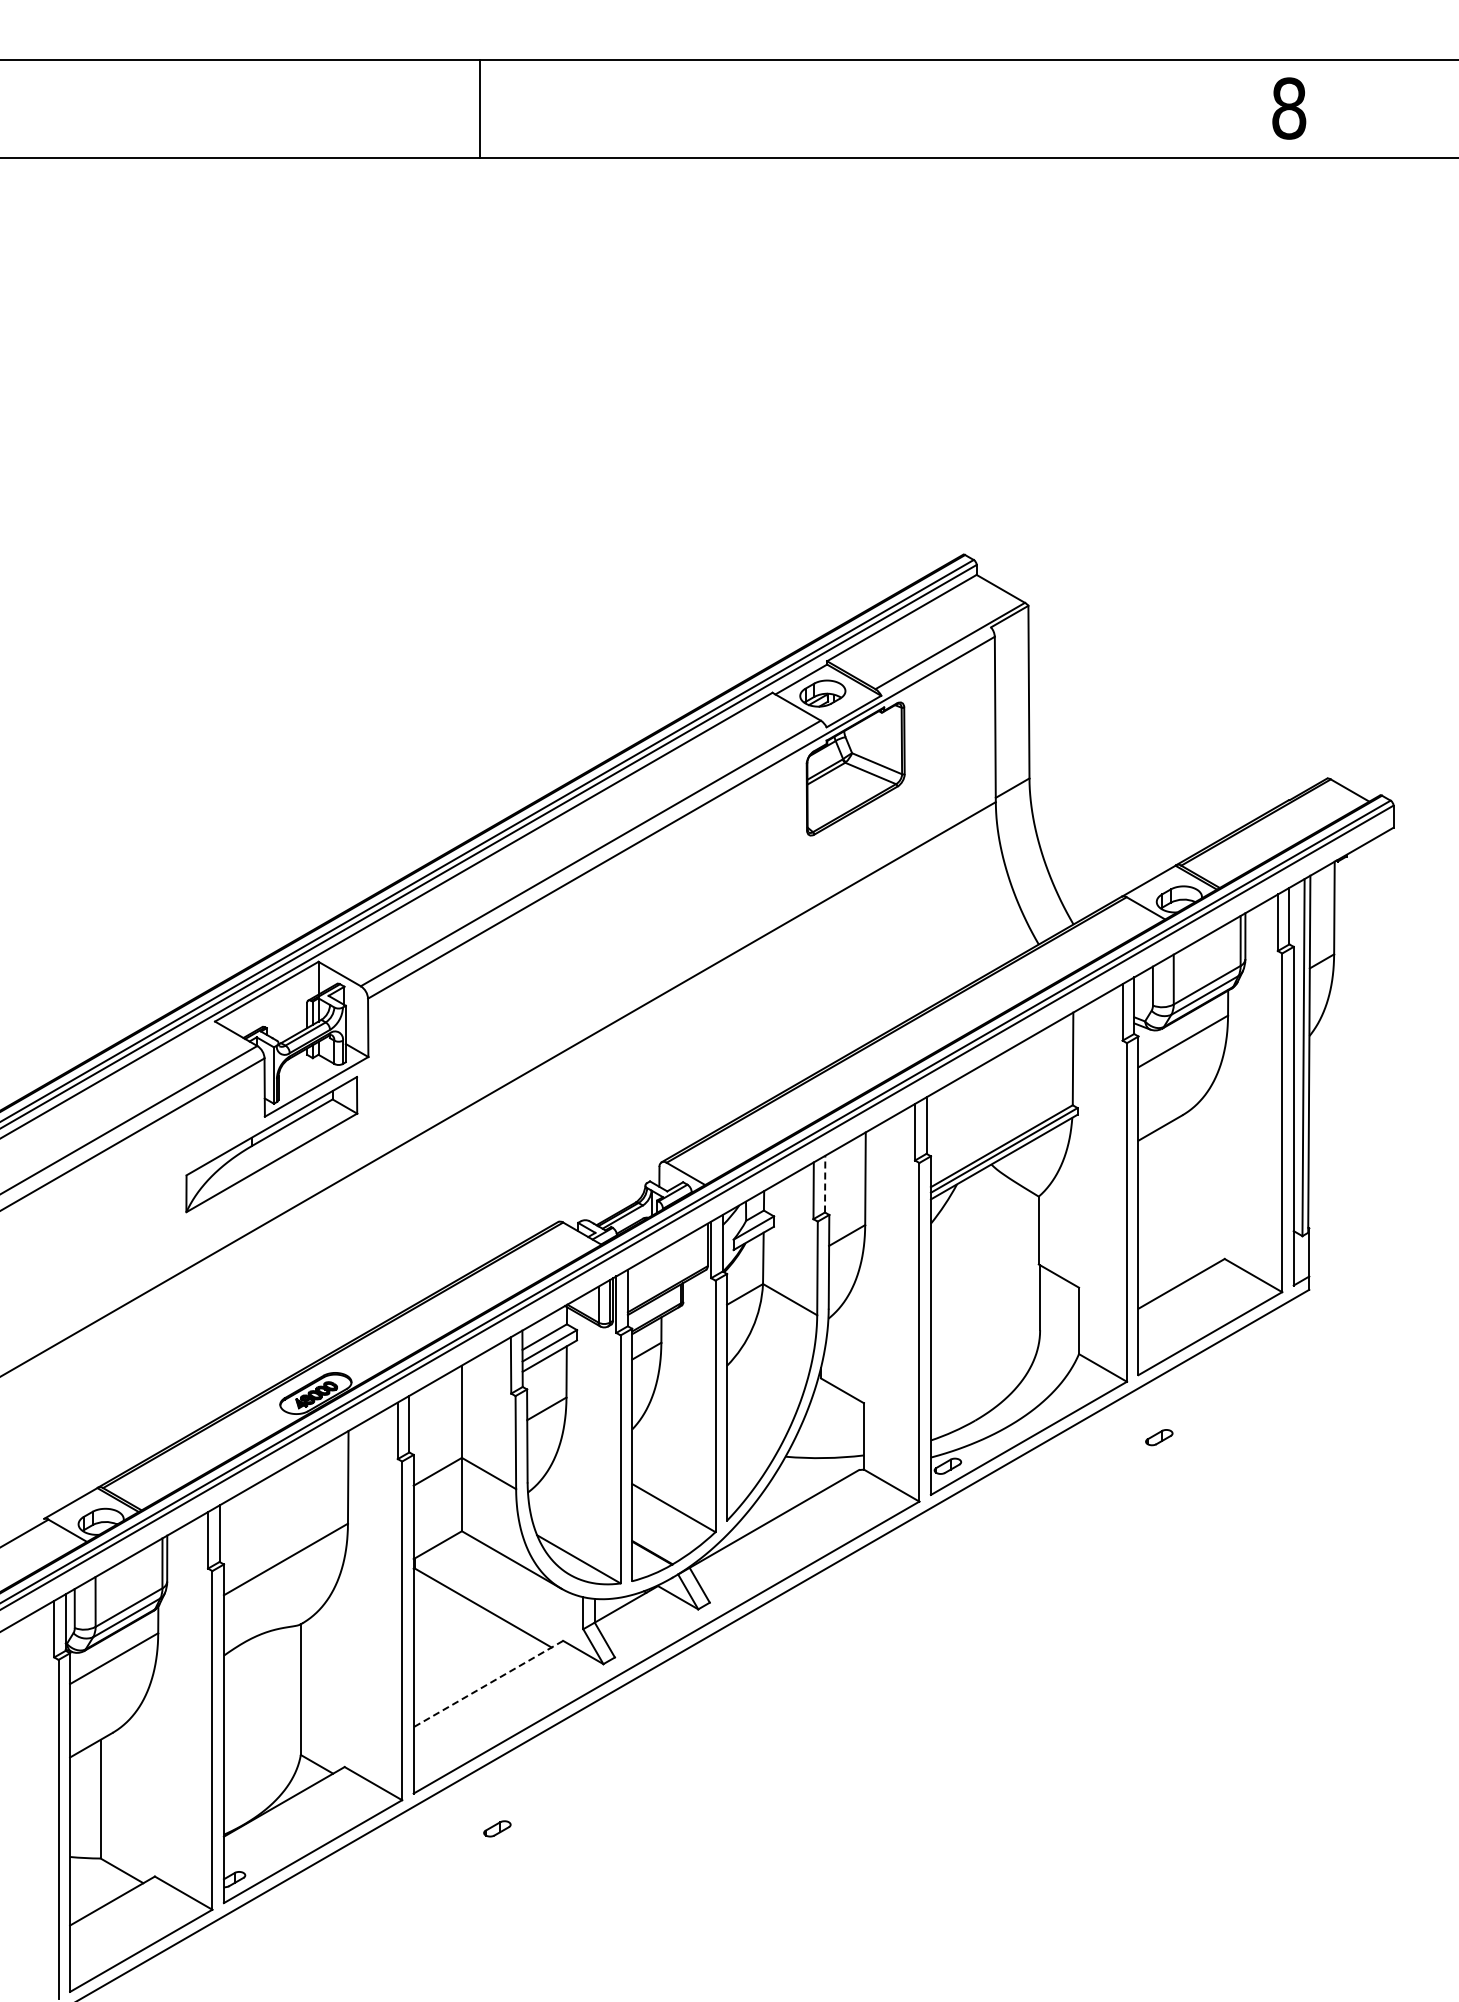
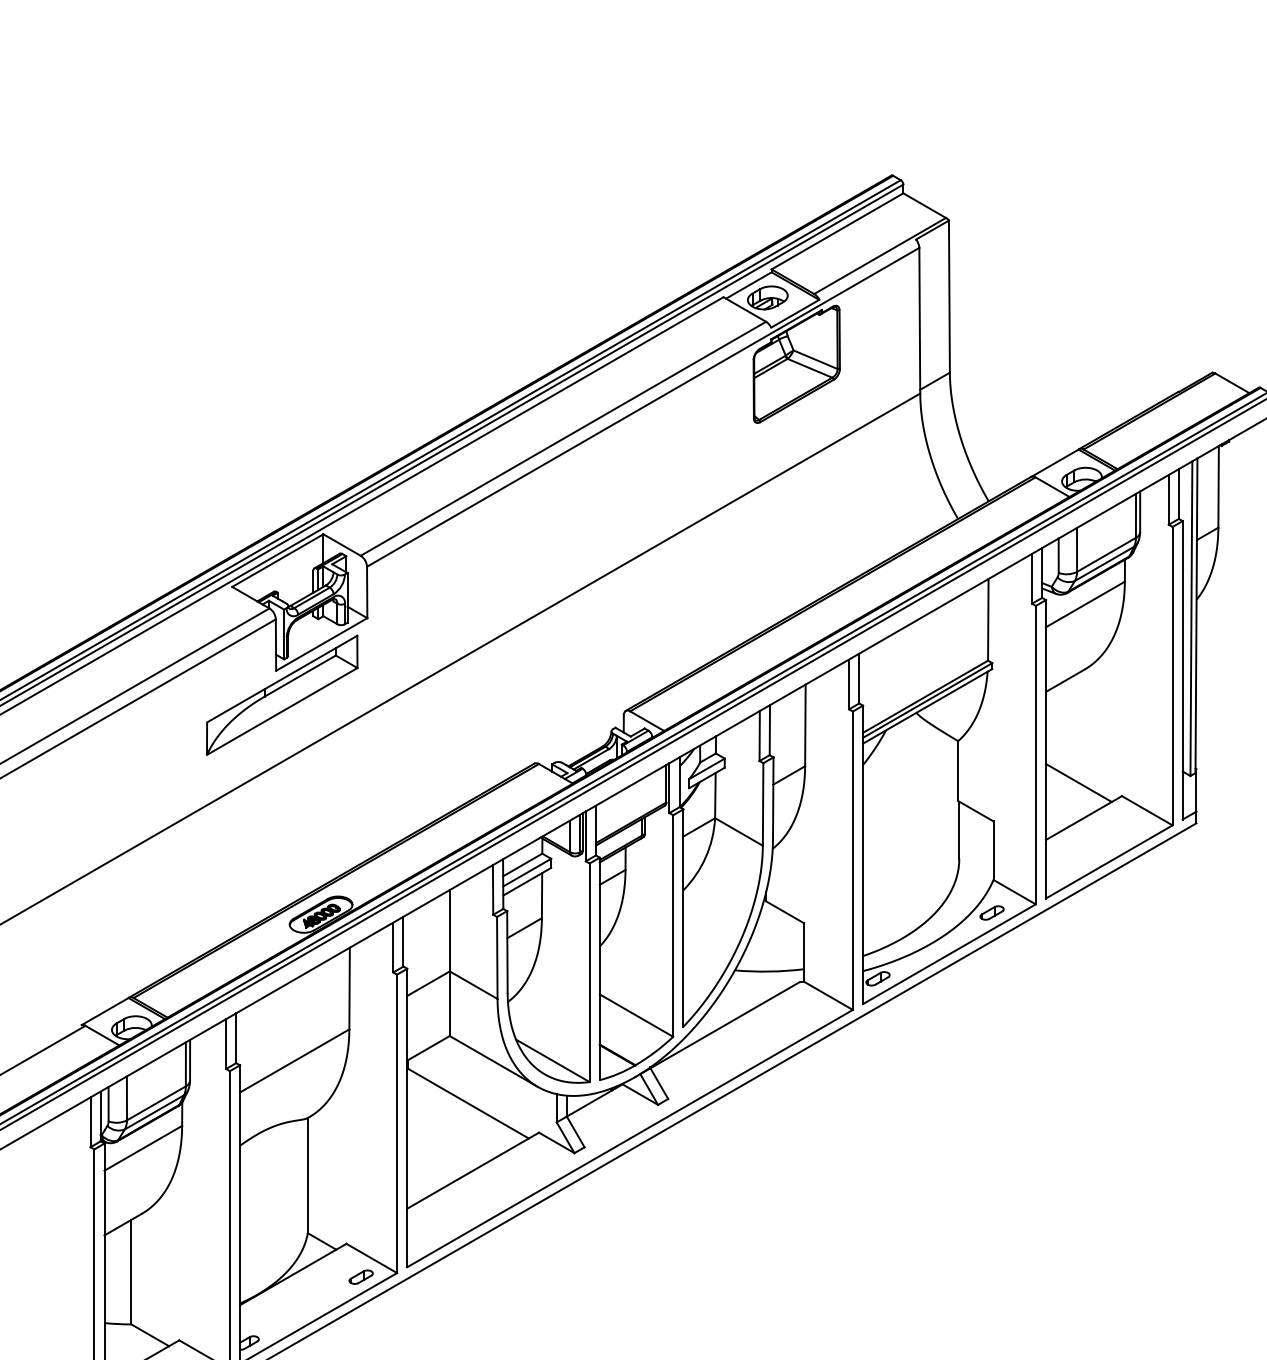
line: (825, 1183) -> (770, 729), dashed -> solid
line: (1175, 1243) -> (1078, 782), added
part: (1159, 1437) -> (992, 912), moved
line: (488, 1684) -> (473, 1171), dashed -> solid
part: (497, 1828) -> (361, 1276), moved

